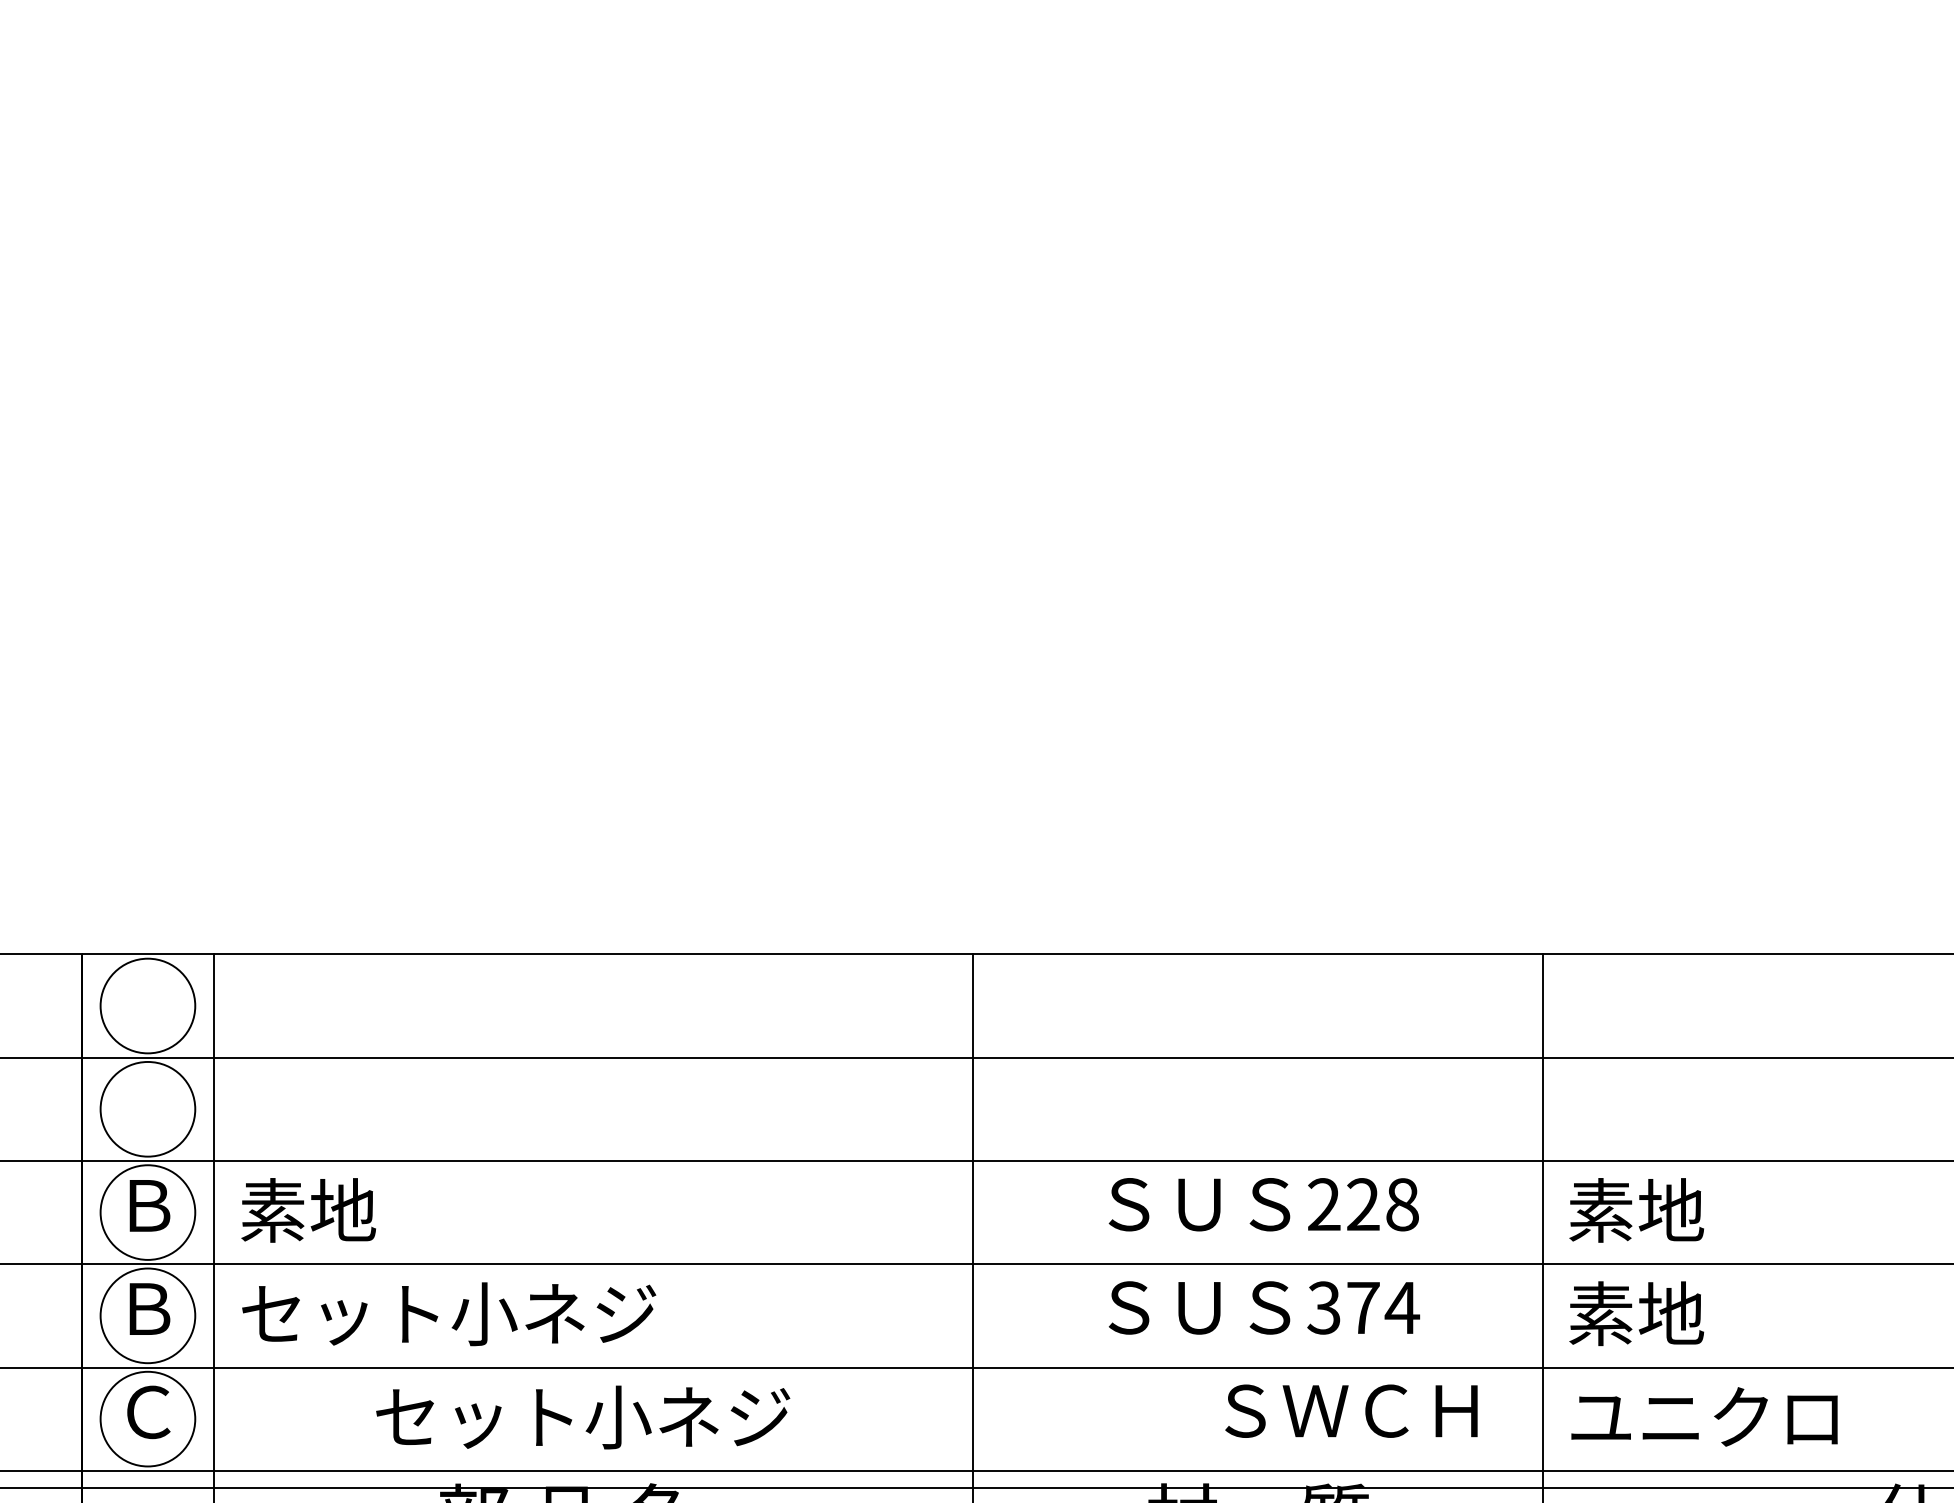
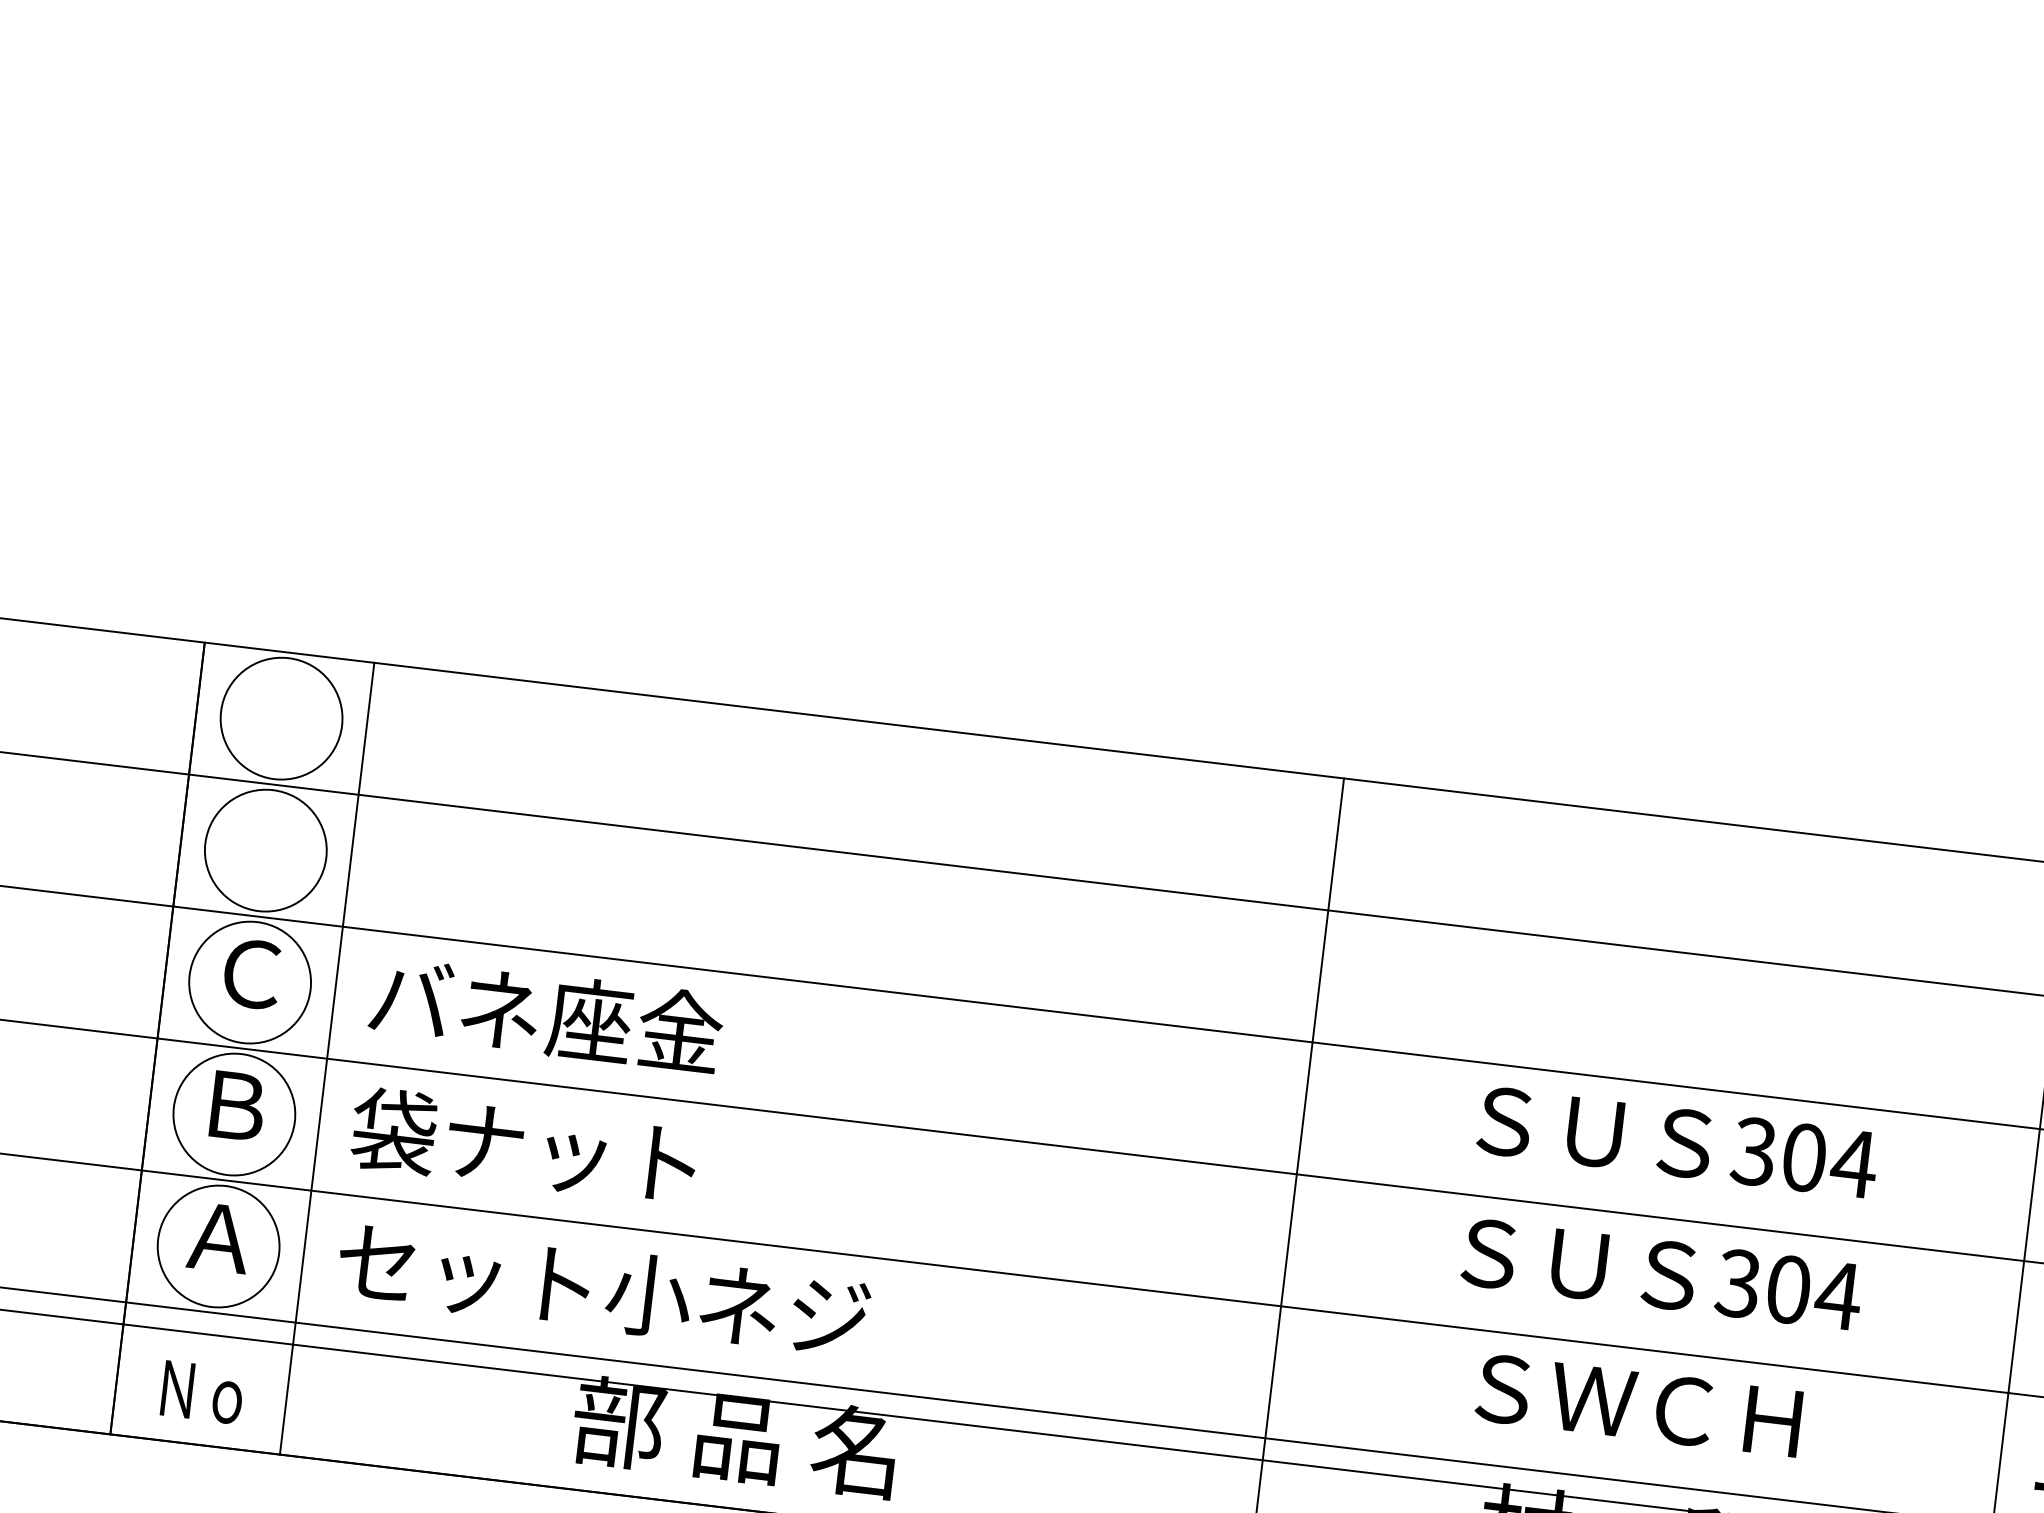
text: (1363, 1204) -> (1804, 1157), 228 -> 304
text: (148, 1205) -> (251, 973), Ｂ -> Ｃ
text: (378, 1210) -> (545, 1015), 素地 -> バネ座金
text: (1363, 1307) -> (1788, 1289), 374 -> 304
text: (447, 1313) -> (617, 1157), セット小ネジ -> 袋ナット
text: (1351, 1410) -> (1638, 1404), moved
text: (147, 1412) -> (219, 1237), Ｃ -> Ａ
text: (583, 1417) -> (604, 1290), moved

